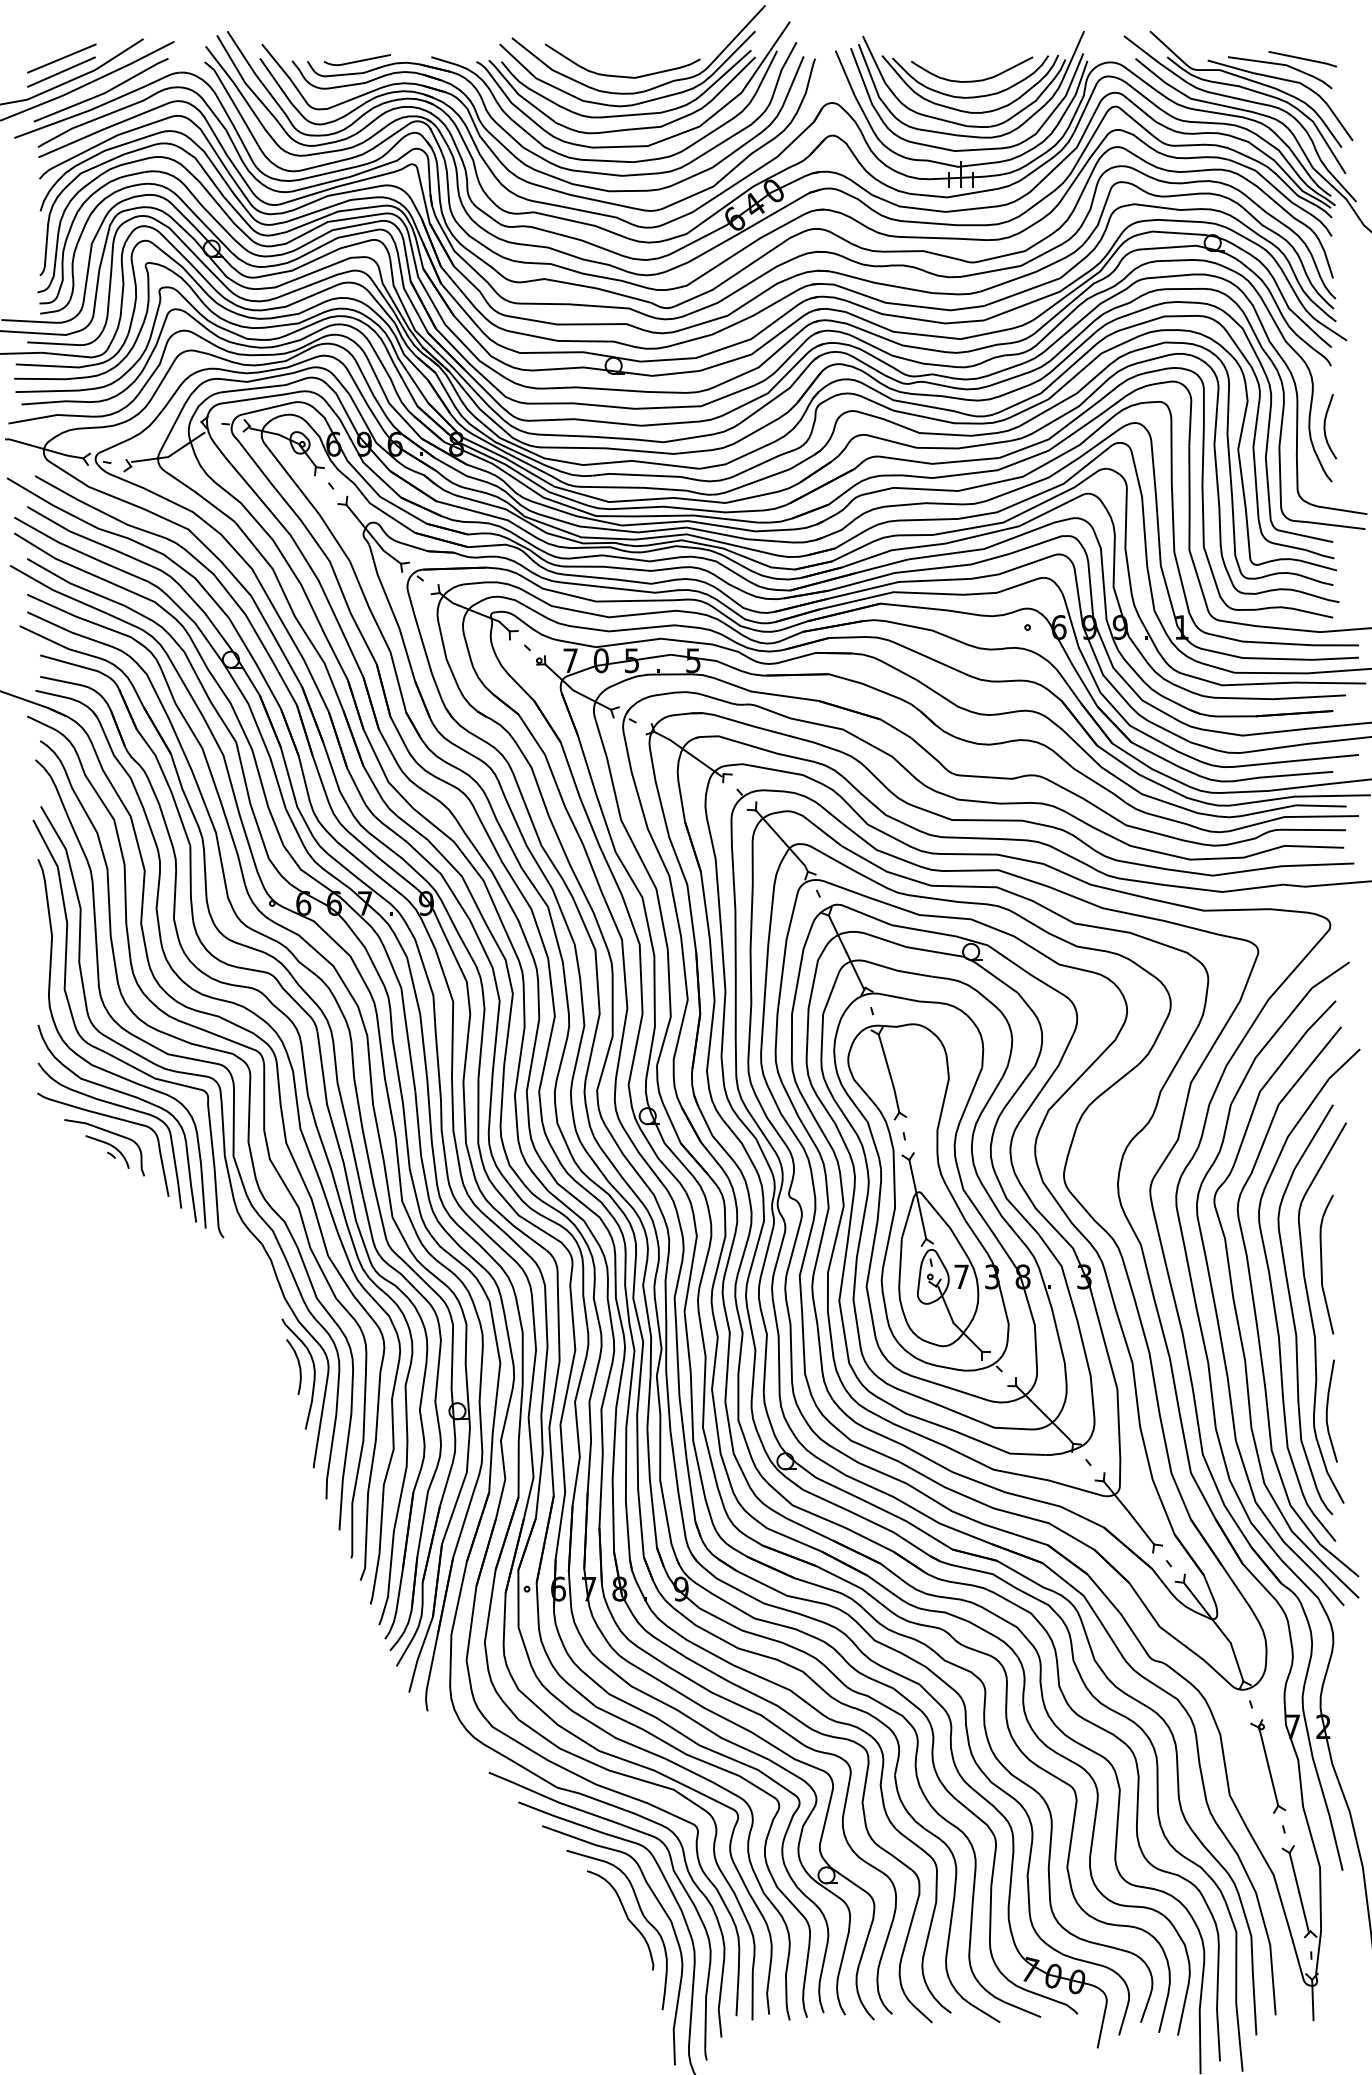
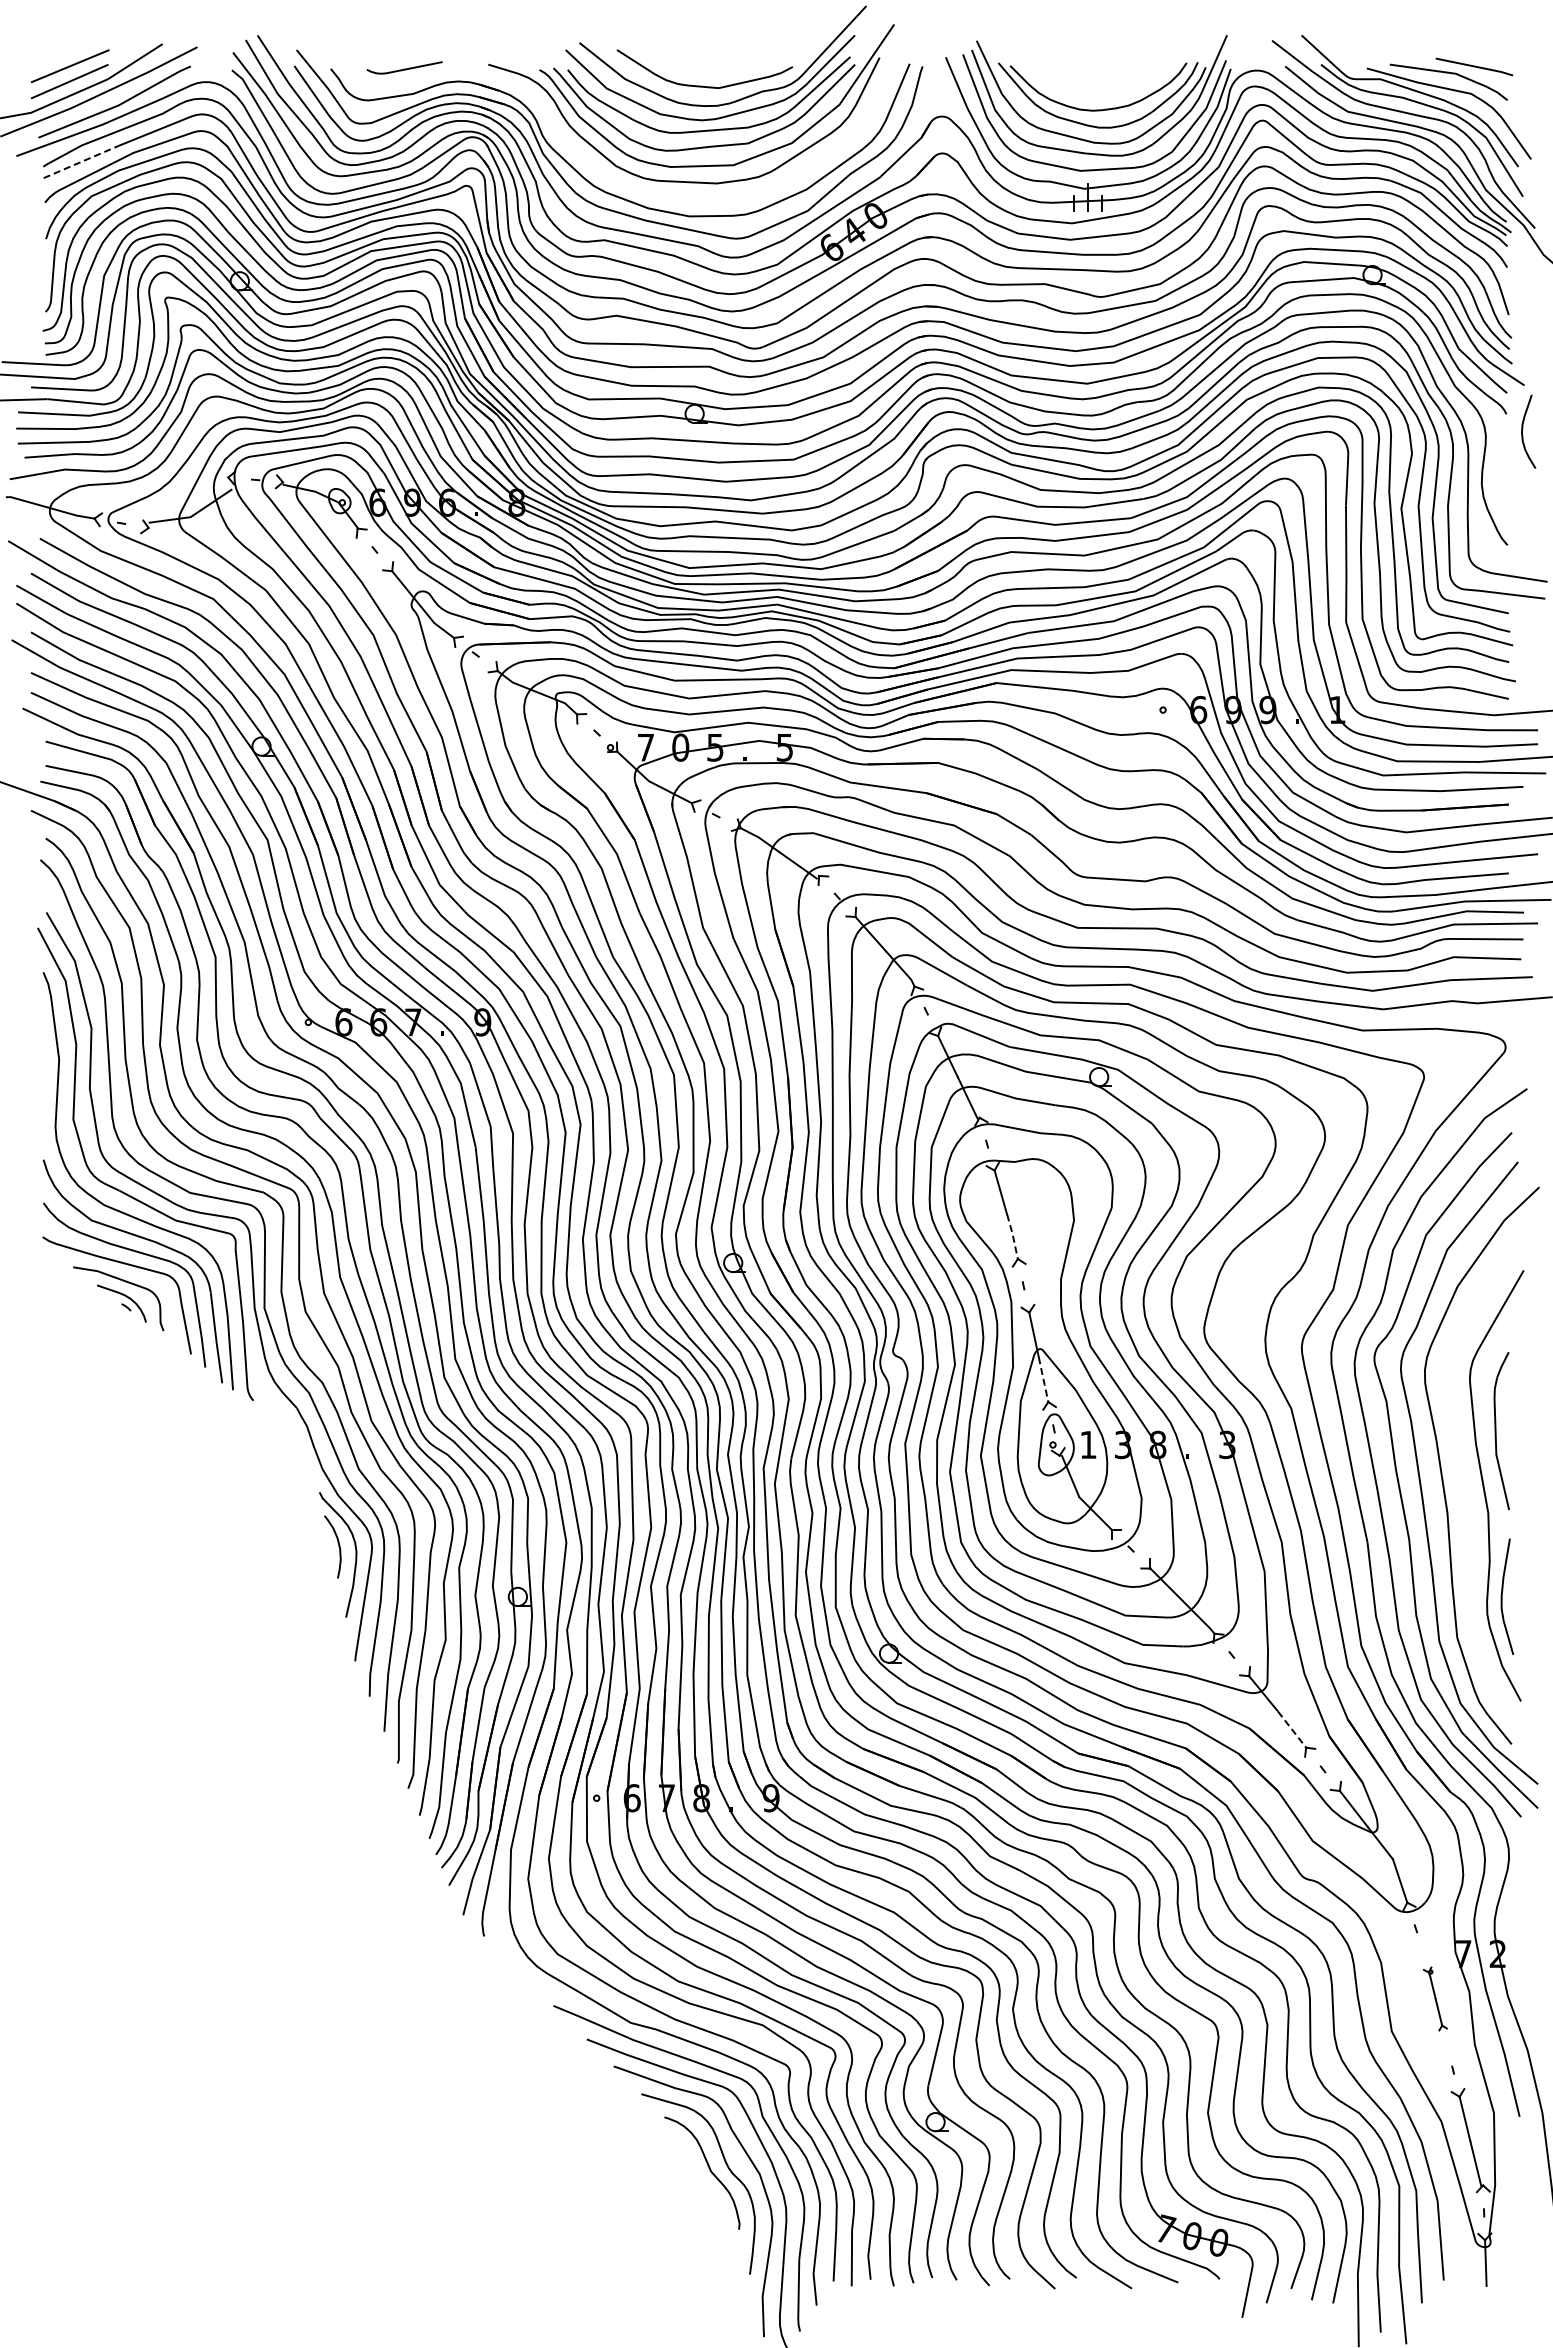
curve: (975, 80) -> (1104, 90), removed
line: (71, 142) -> (81, 161), solid -> dashed
part: (529, 149) -> (599, 169), removed
curve: (1325, 424) -> (1523, 429), moved
line: (894, 1091) -> (1012, 1235), solid -> dashed
line: (921, 1219) -> (1043, 1380), solid -> dashed
text: (961, 1276) -> (1088, 1444), 7 -> 1
curve: (1293, 1310) -> (1463, 1482), removed
line: (1141, 1528) -> (1292, 1729), solid -> dashed
part: (1268, 1766) -> (1435, 1998), size x0.6

